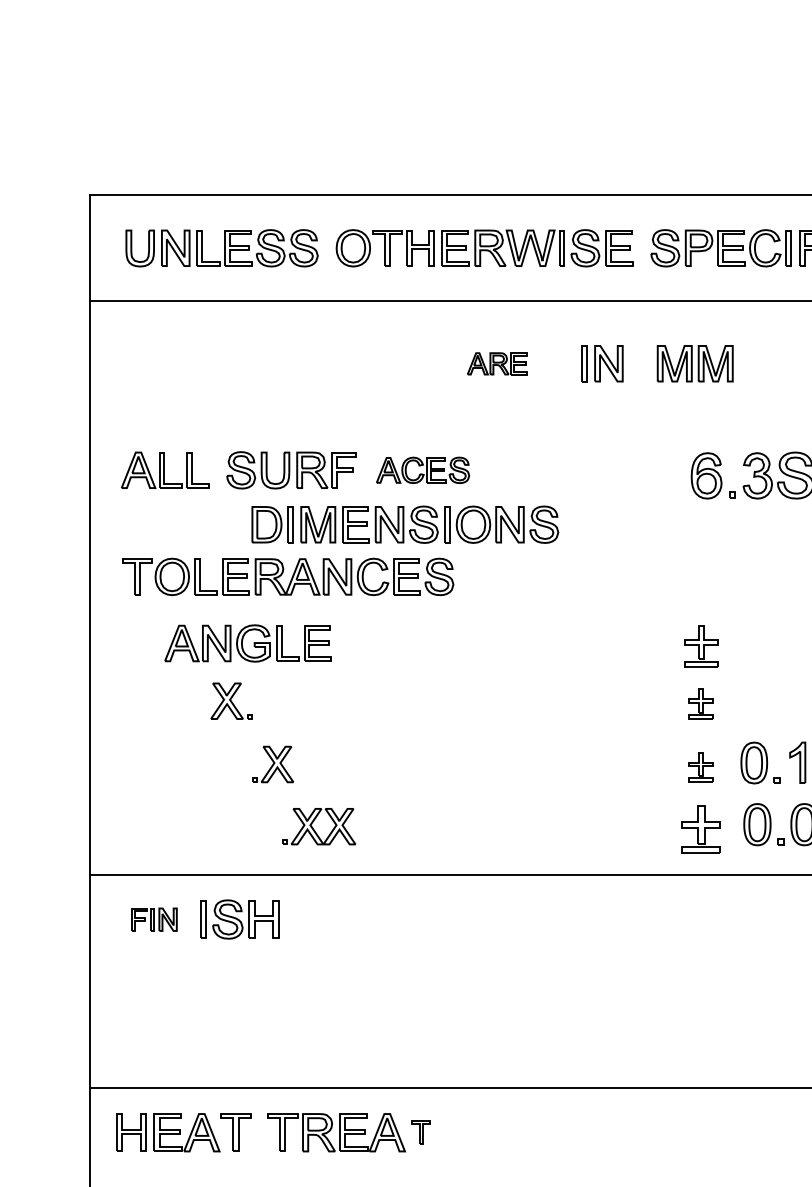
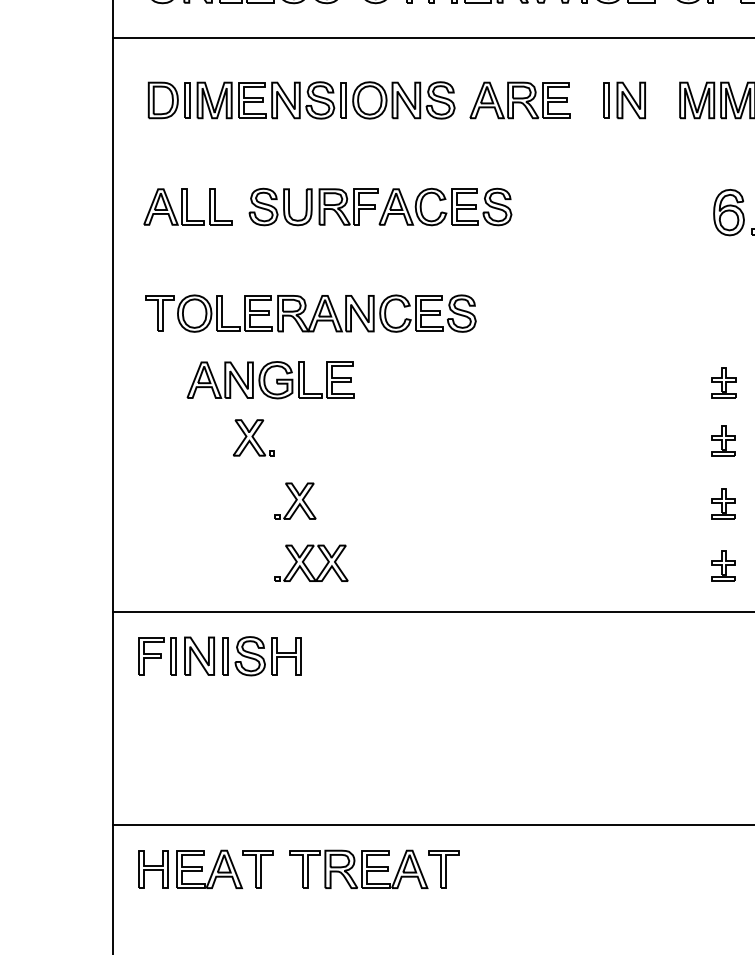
part: (497, 363) -> (519, 100), size x1.67
part: (422, 470) -> (444, 207), size x1.43
part: (405, 524) -> (301, 100), moved
part: (701, 646) -> (723, 383), size x0.71
part: (319, 826) -> (311, 563), moved
part: (700, 829) -> (722, 566), size x0.62
part: (154, 919) -> (176, 656), size x1.67
part: (420, 1132) -> (442, 869), size x1.67

